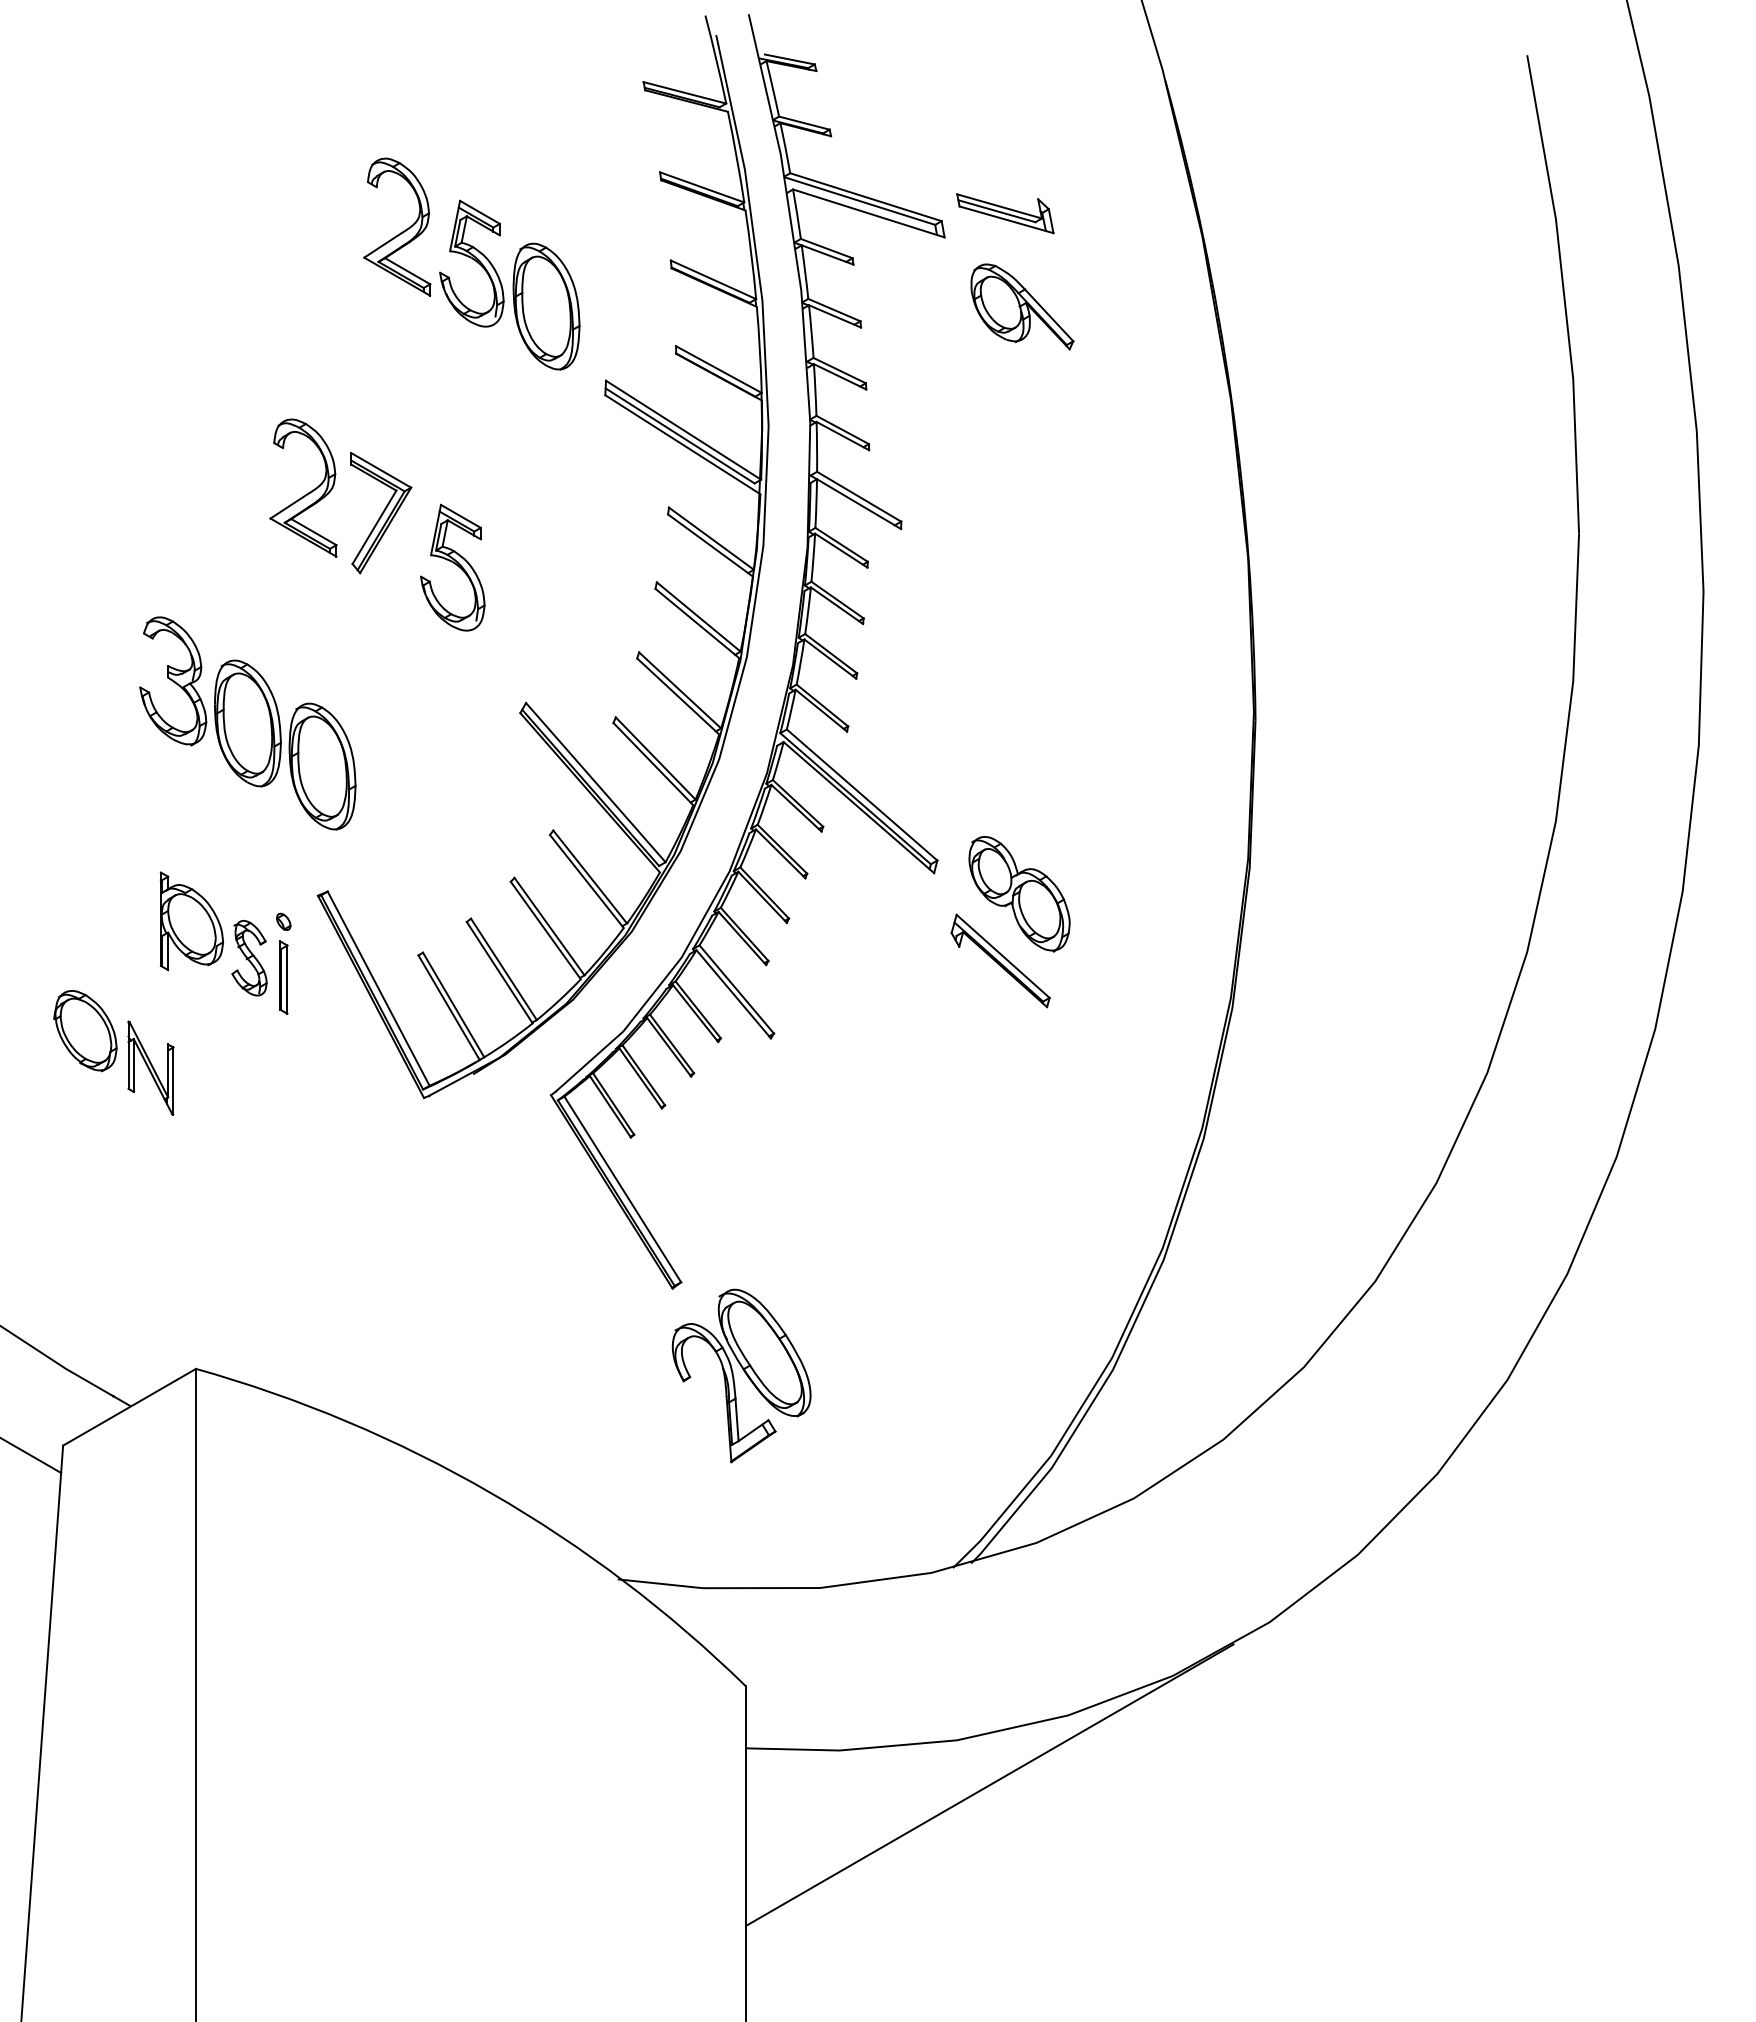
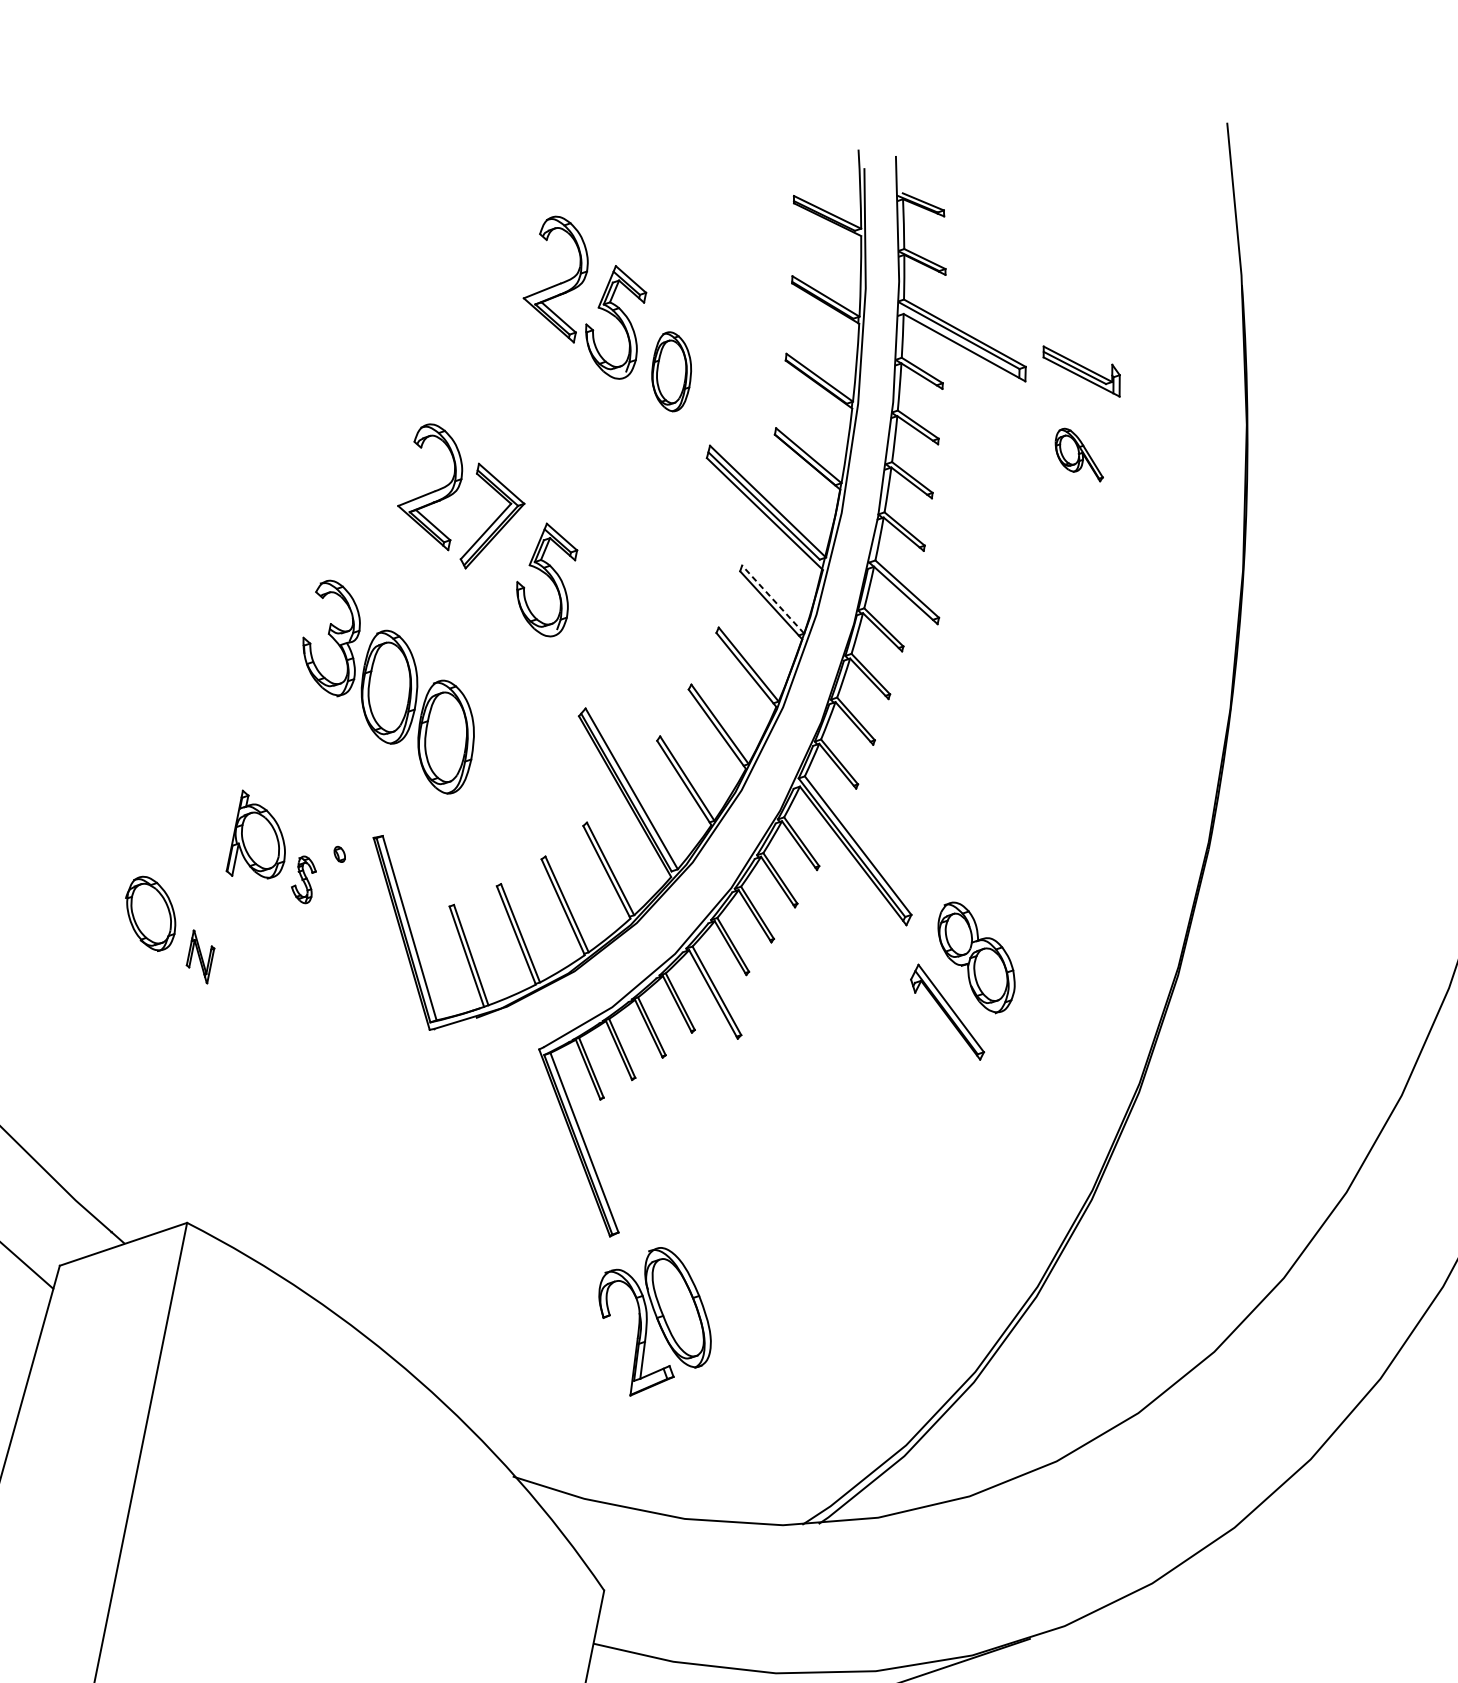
part: (546, 306) -> (671, 371), size x0.7
part: (1022, 306) -> (1080, 454), size x0.6
line: (711, 538) -> (773, 599), solid -> dashed
part: (247, 723) -> (389, 687), moved
part: (249, 958) -> (304, 879), size x0.7
part: (283, 977) -> (329, 902), removed
part: (150, 1067) -> (200, 956), size x0.6

